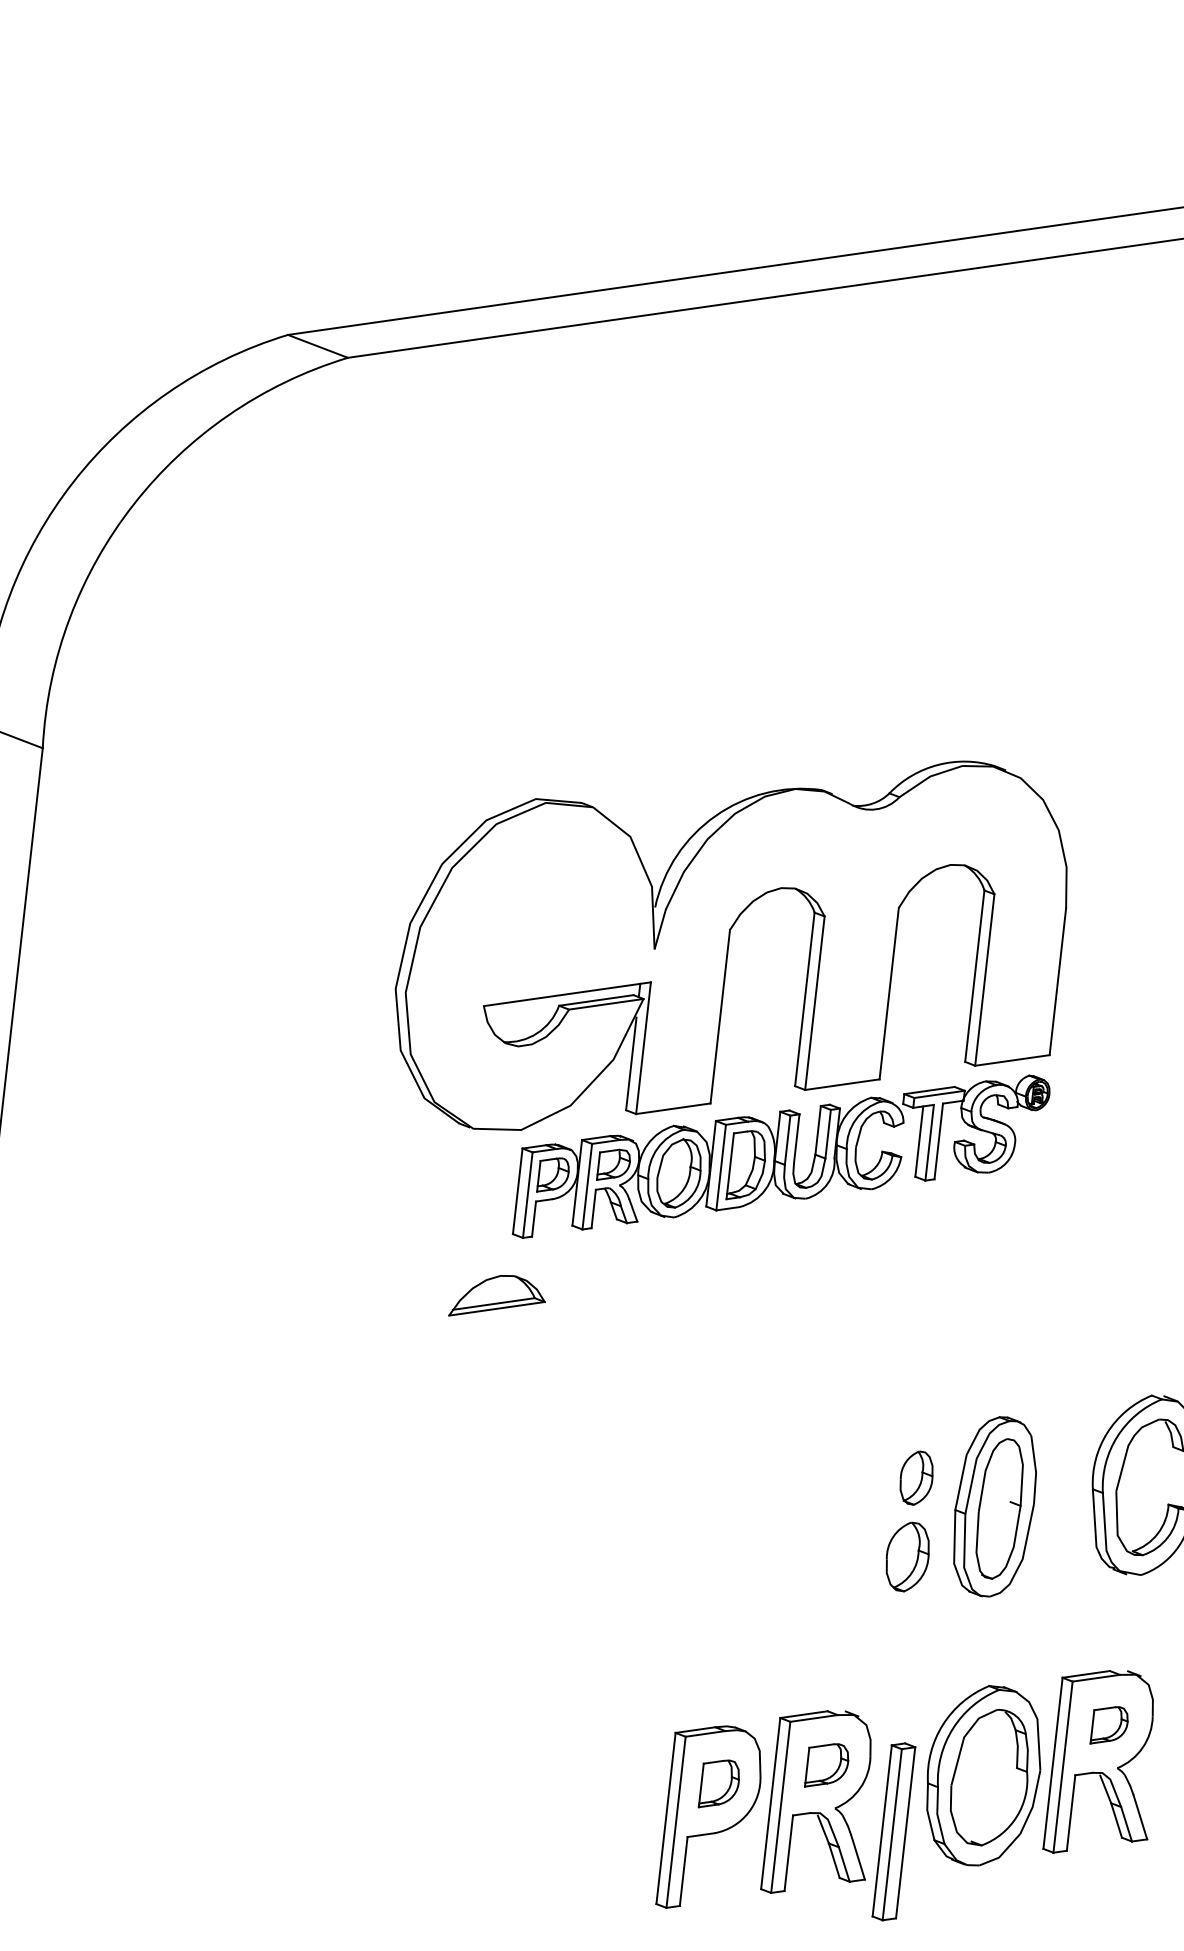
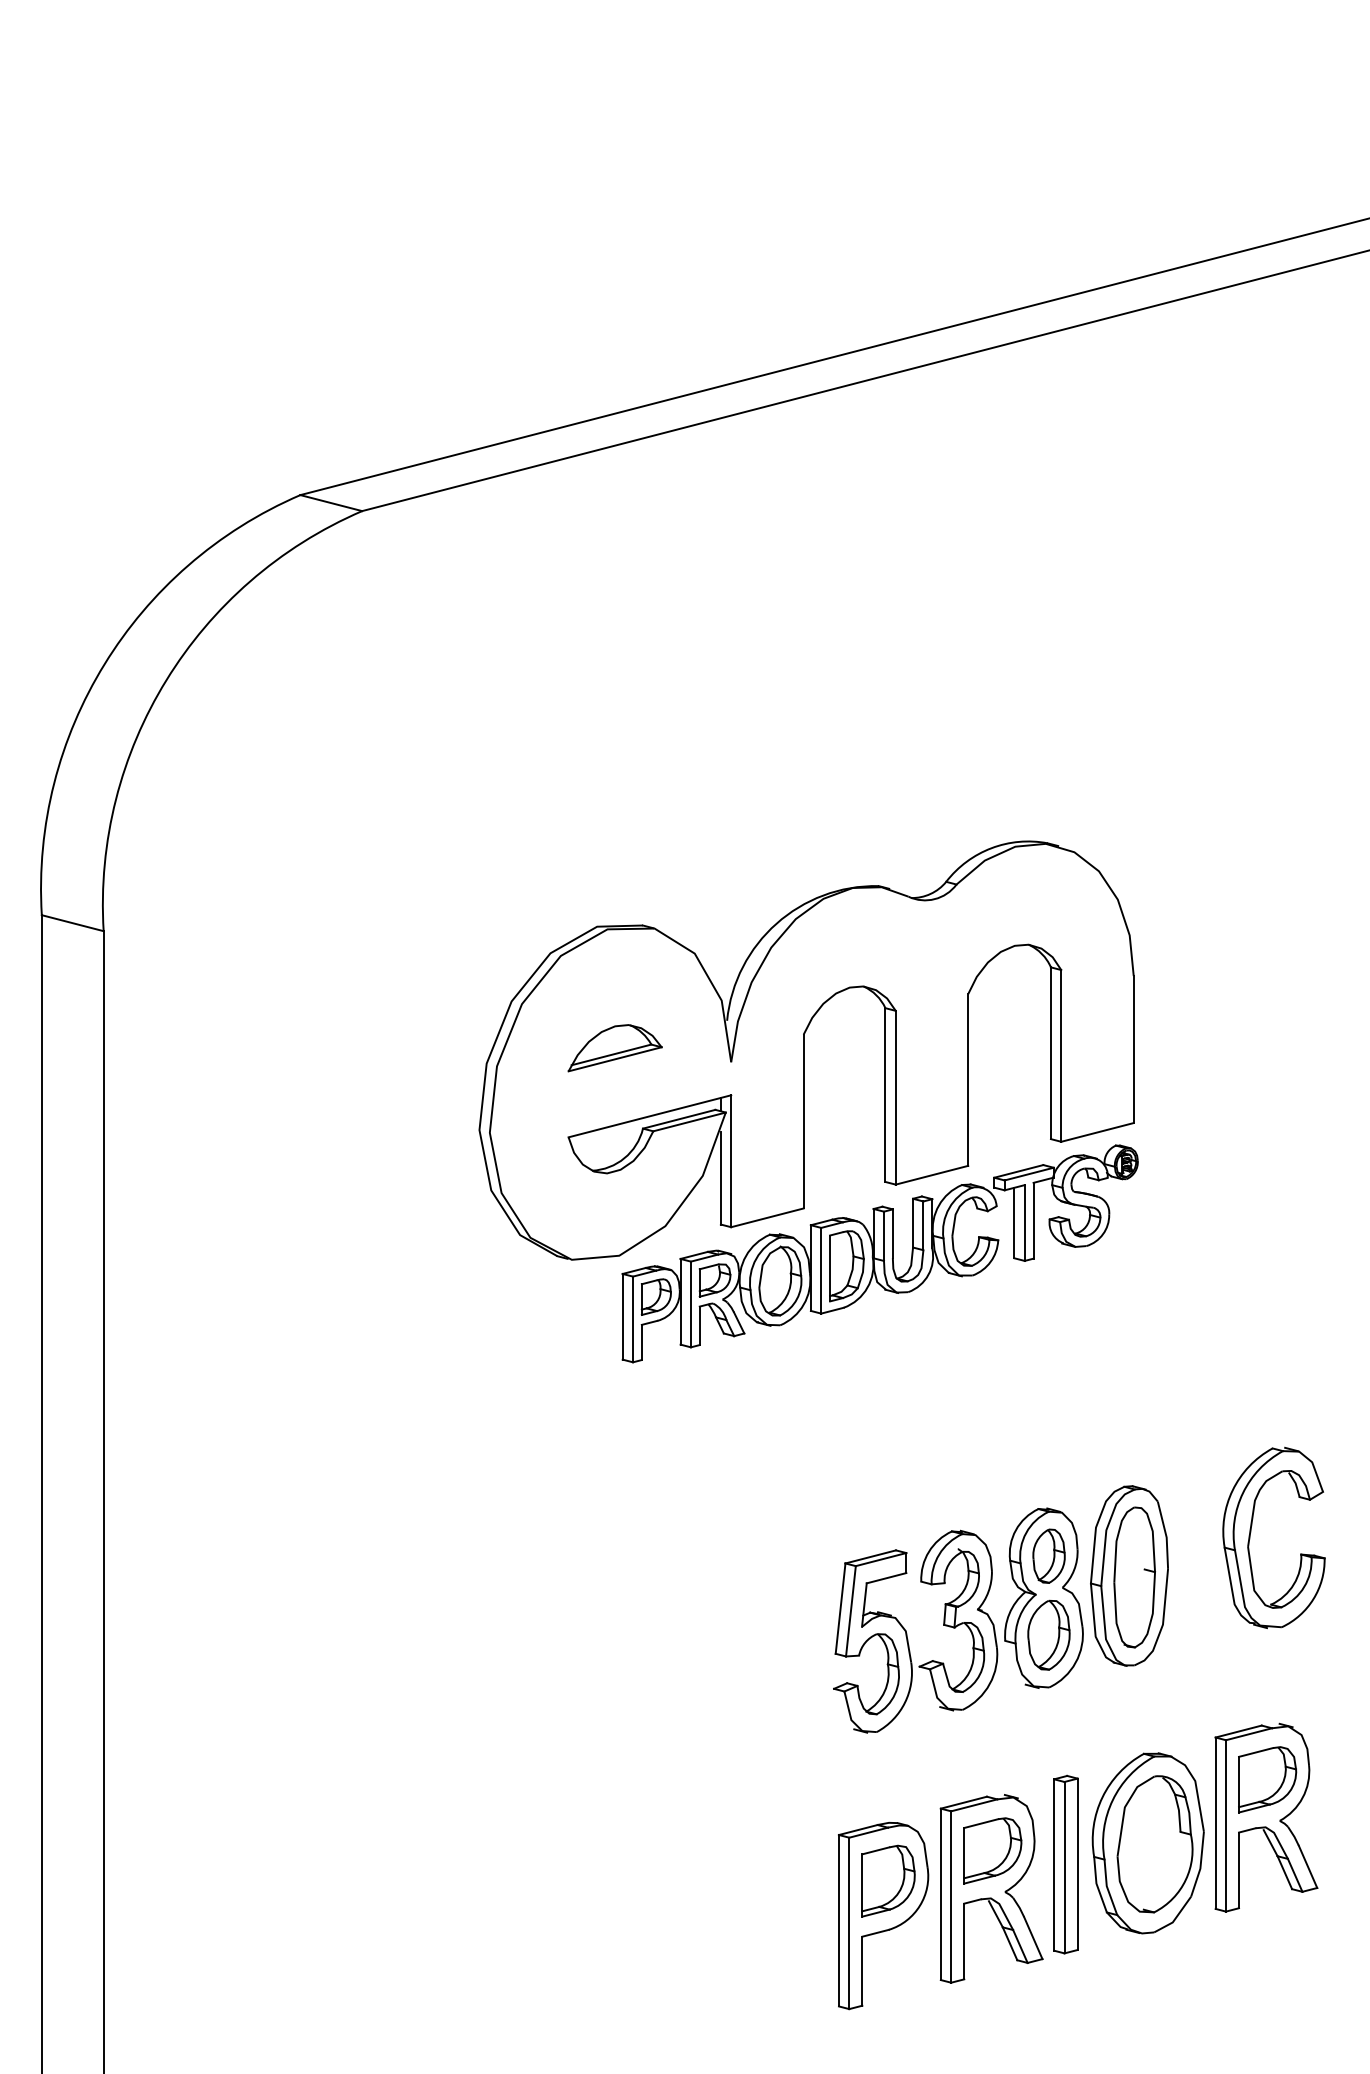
part: (497, 1297) -> (614, 1048), moved
part: (819, 1532) -> (958, 1620), added
part: (1109, 1725) -> (1267, 1779), size x1.67
part: (827, 1765) -> (992, 1850), size x1.43
part: (720, 1783) -> (888, 1880), size x1.43
part: (893, 1831) -> (1065, 1864), moved

